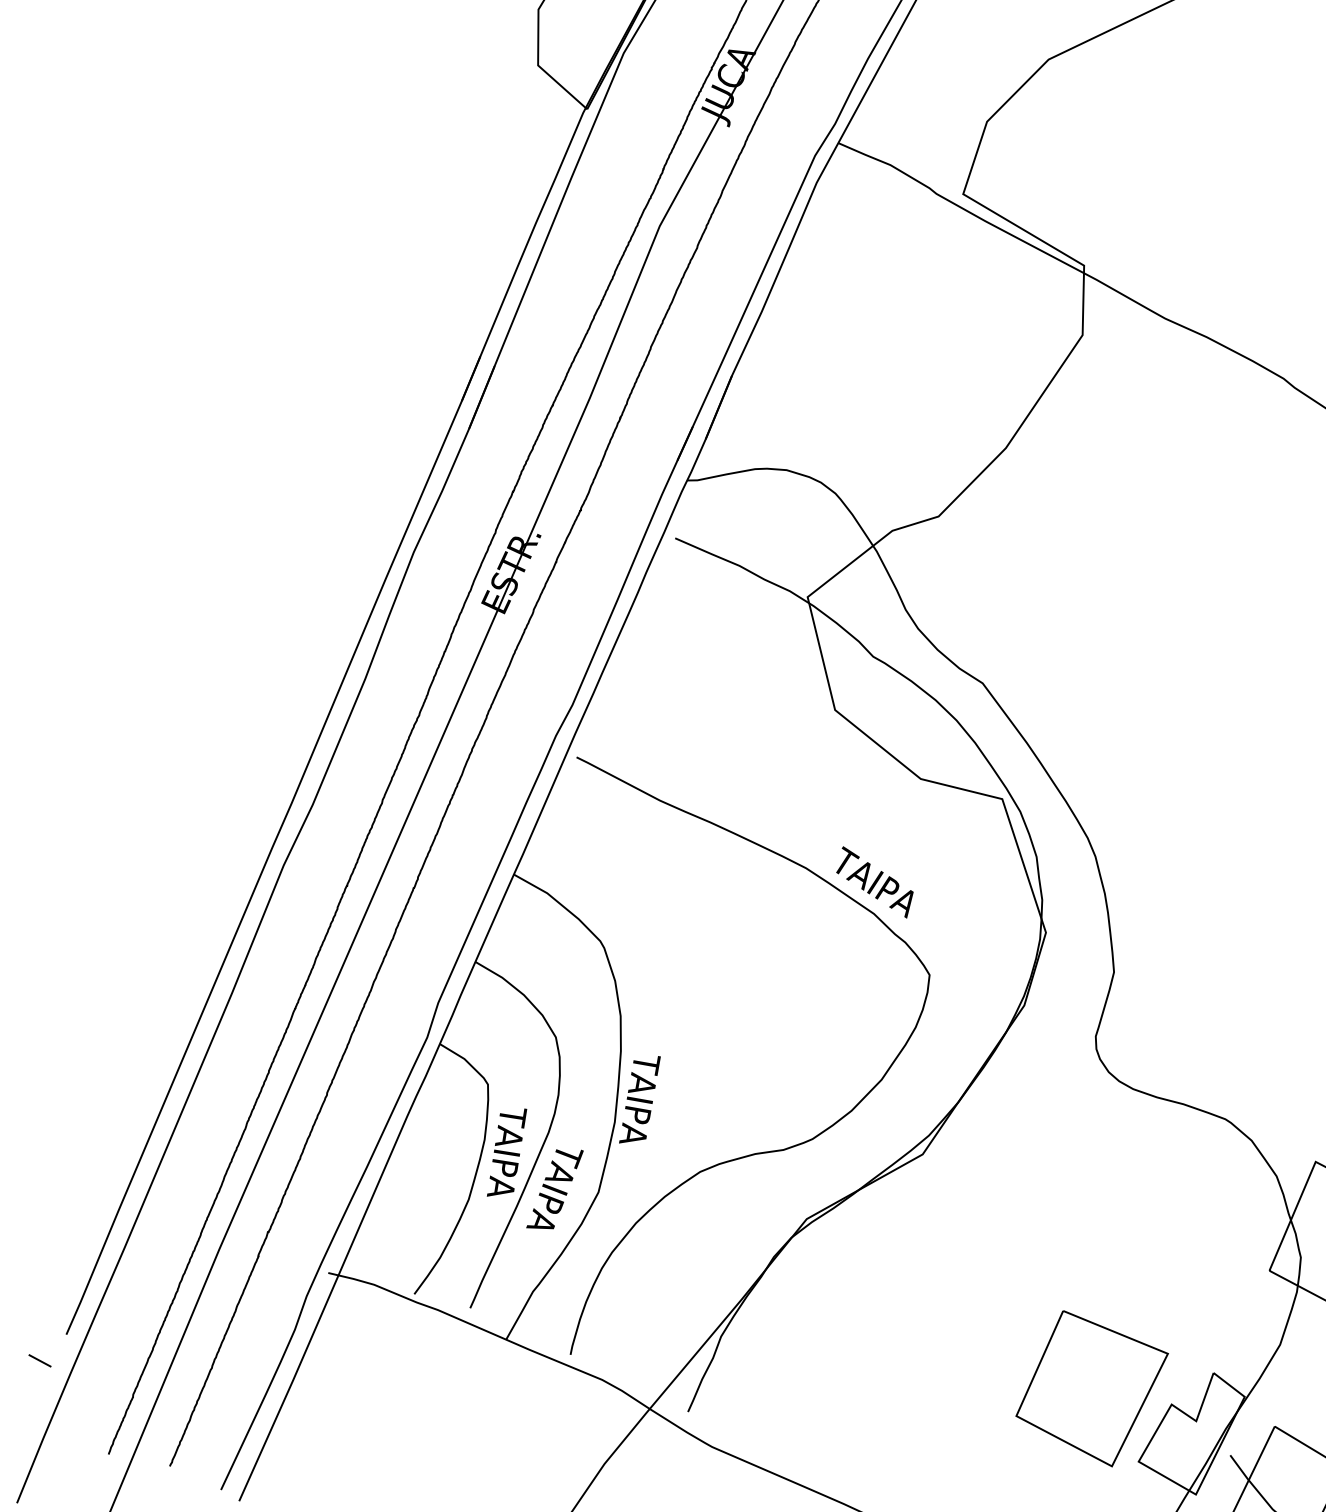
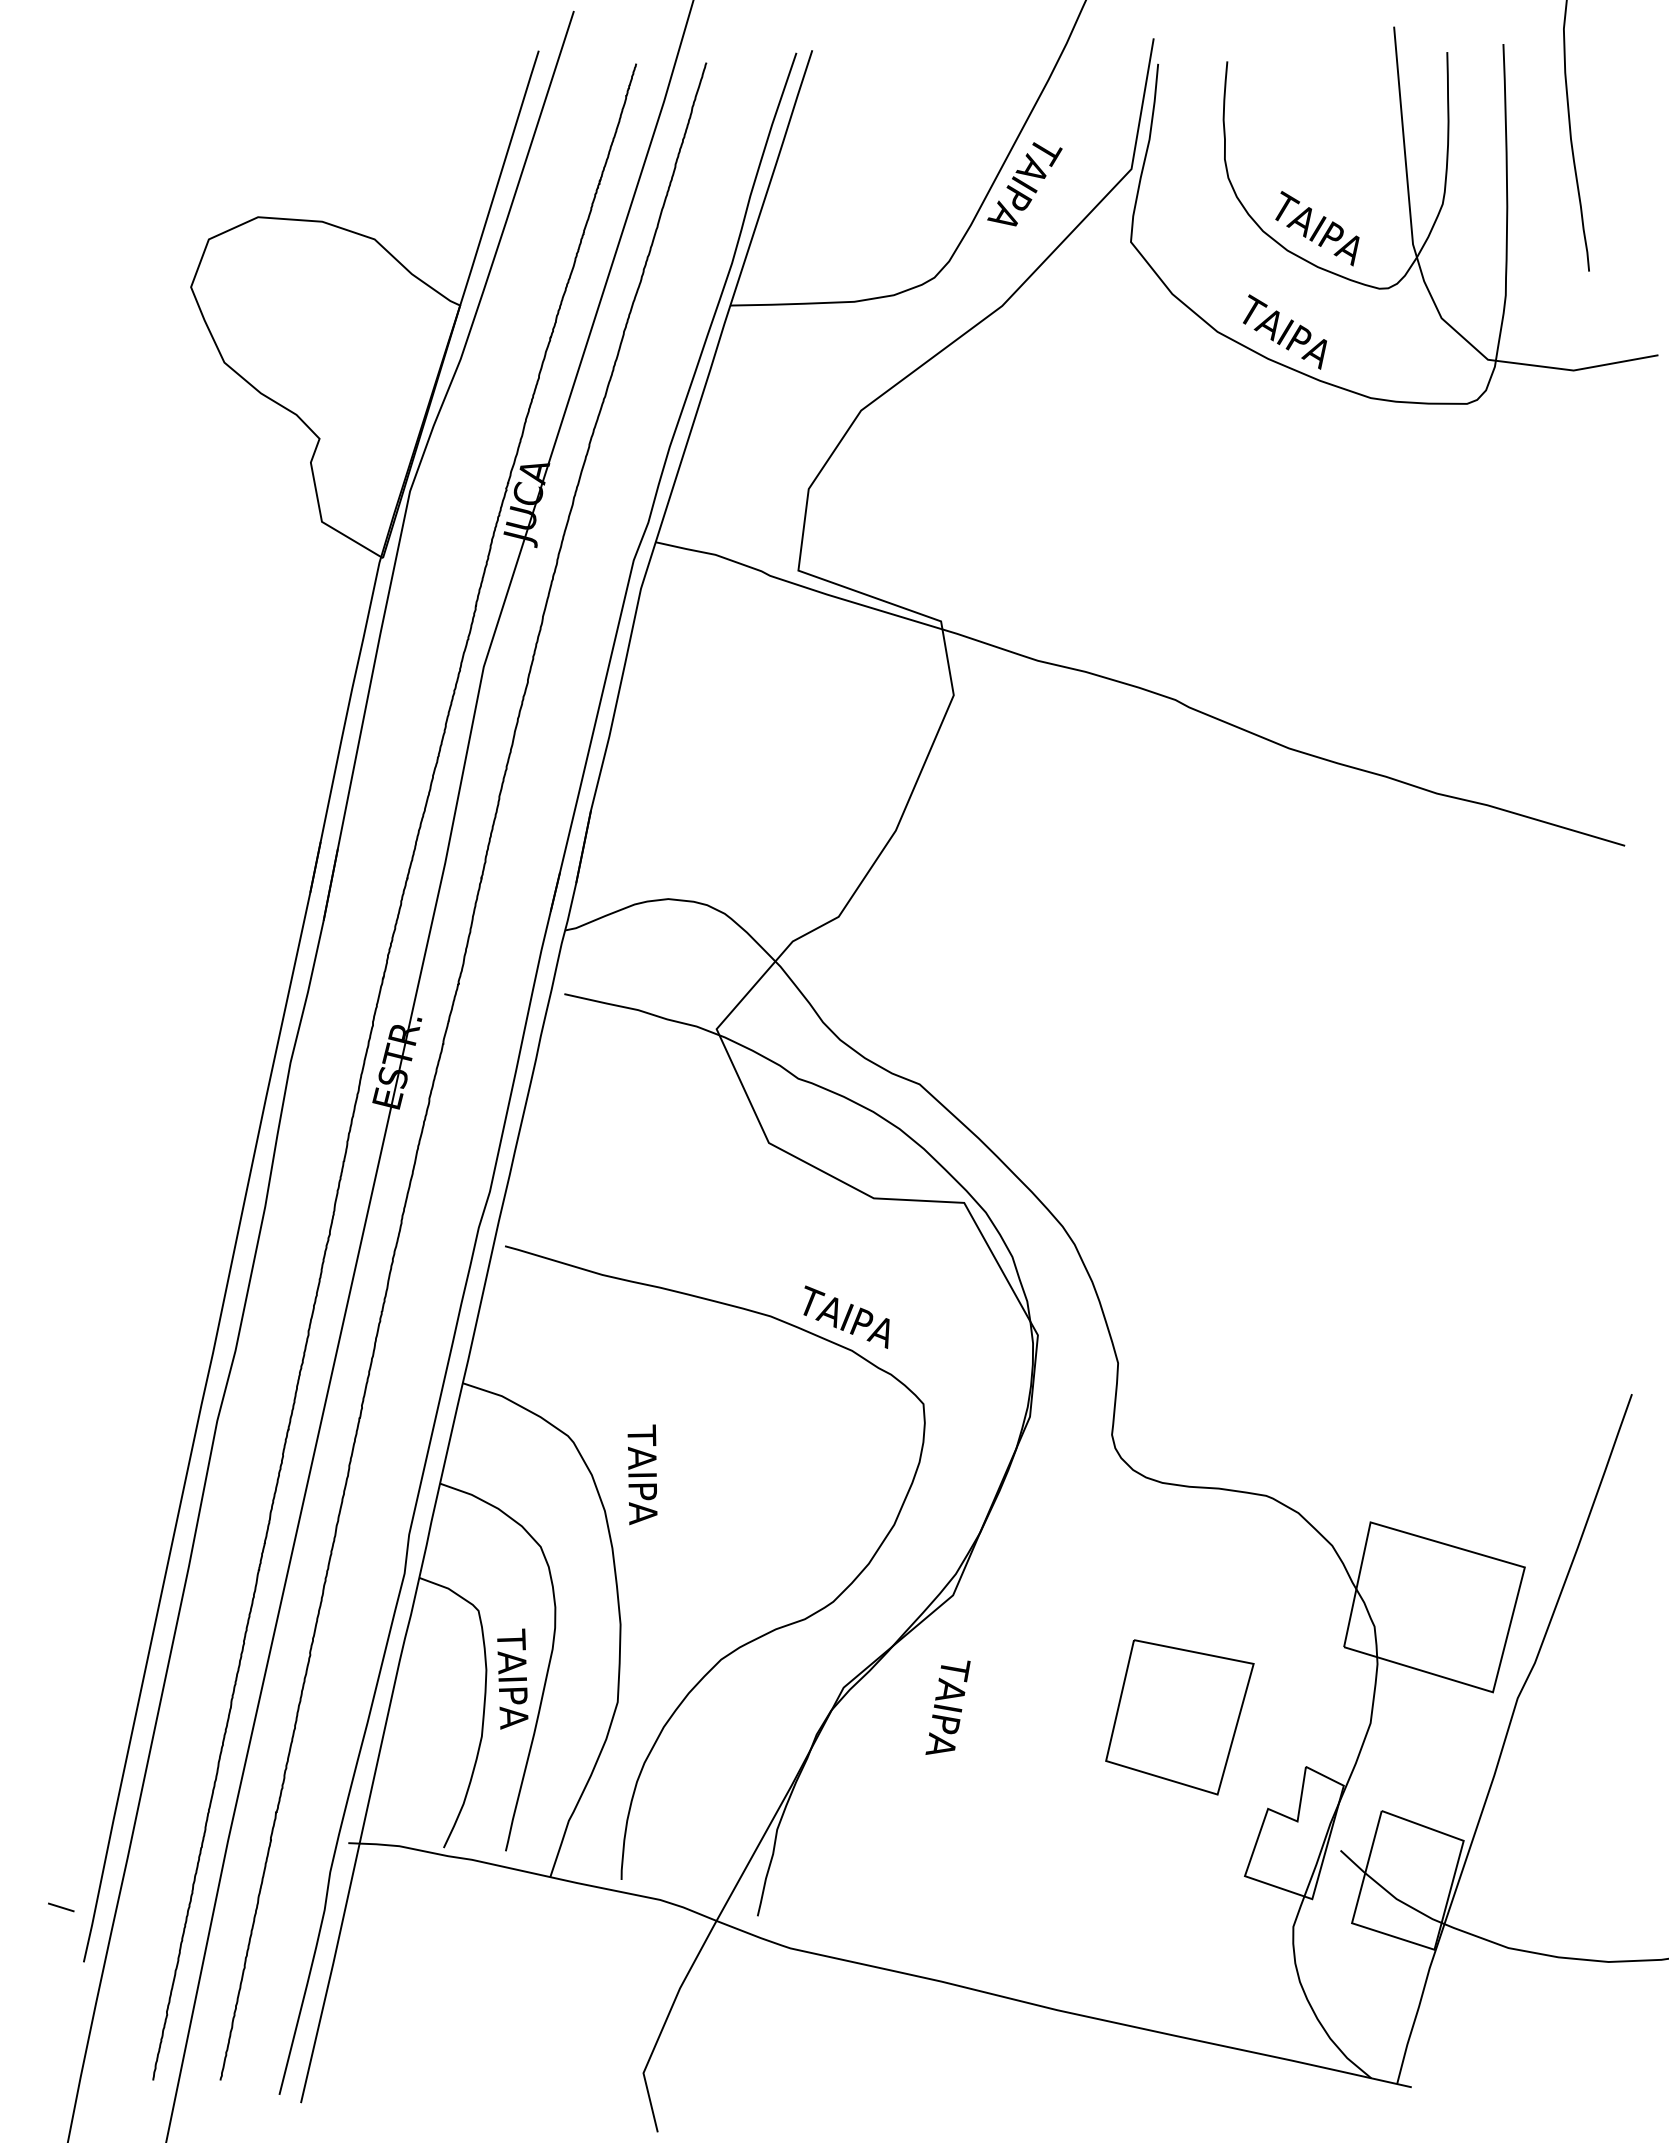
text: (639, 1099) -> (642, 1474), moved
text: (554, 1188) -> (947, 1707), moved
line: (40, 1360) -> (61, 1907), moved
part: (1090, 1389) -> (1179, 1717), moved

